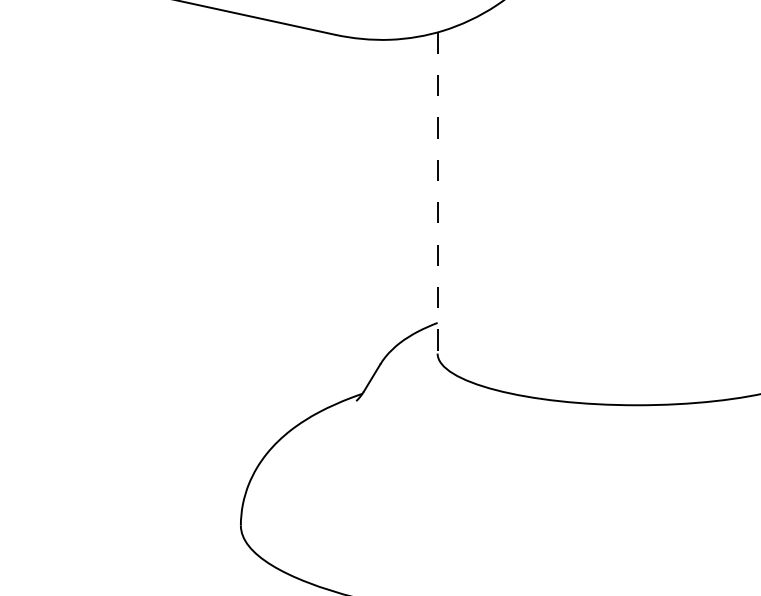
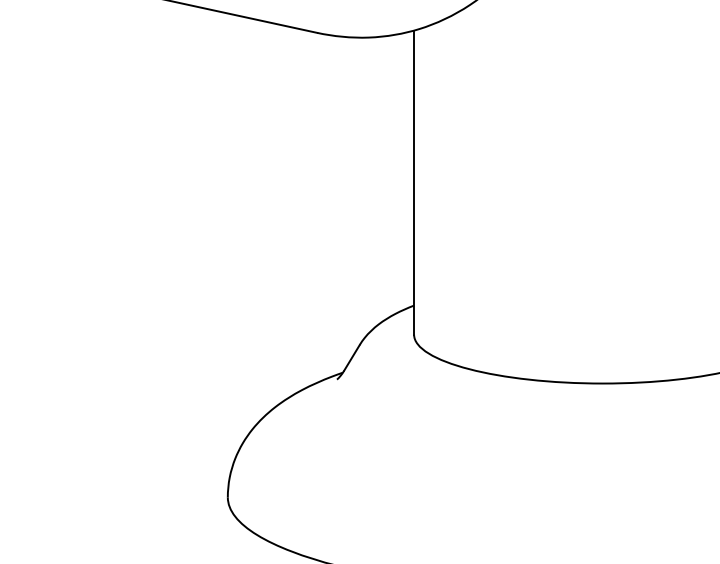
line: (437, 193) -> (413, 183), dashed -> solid

